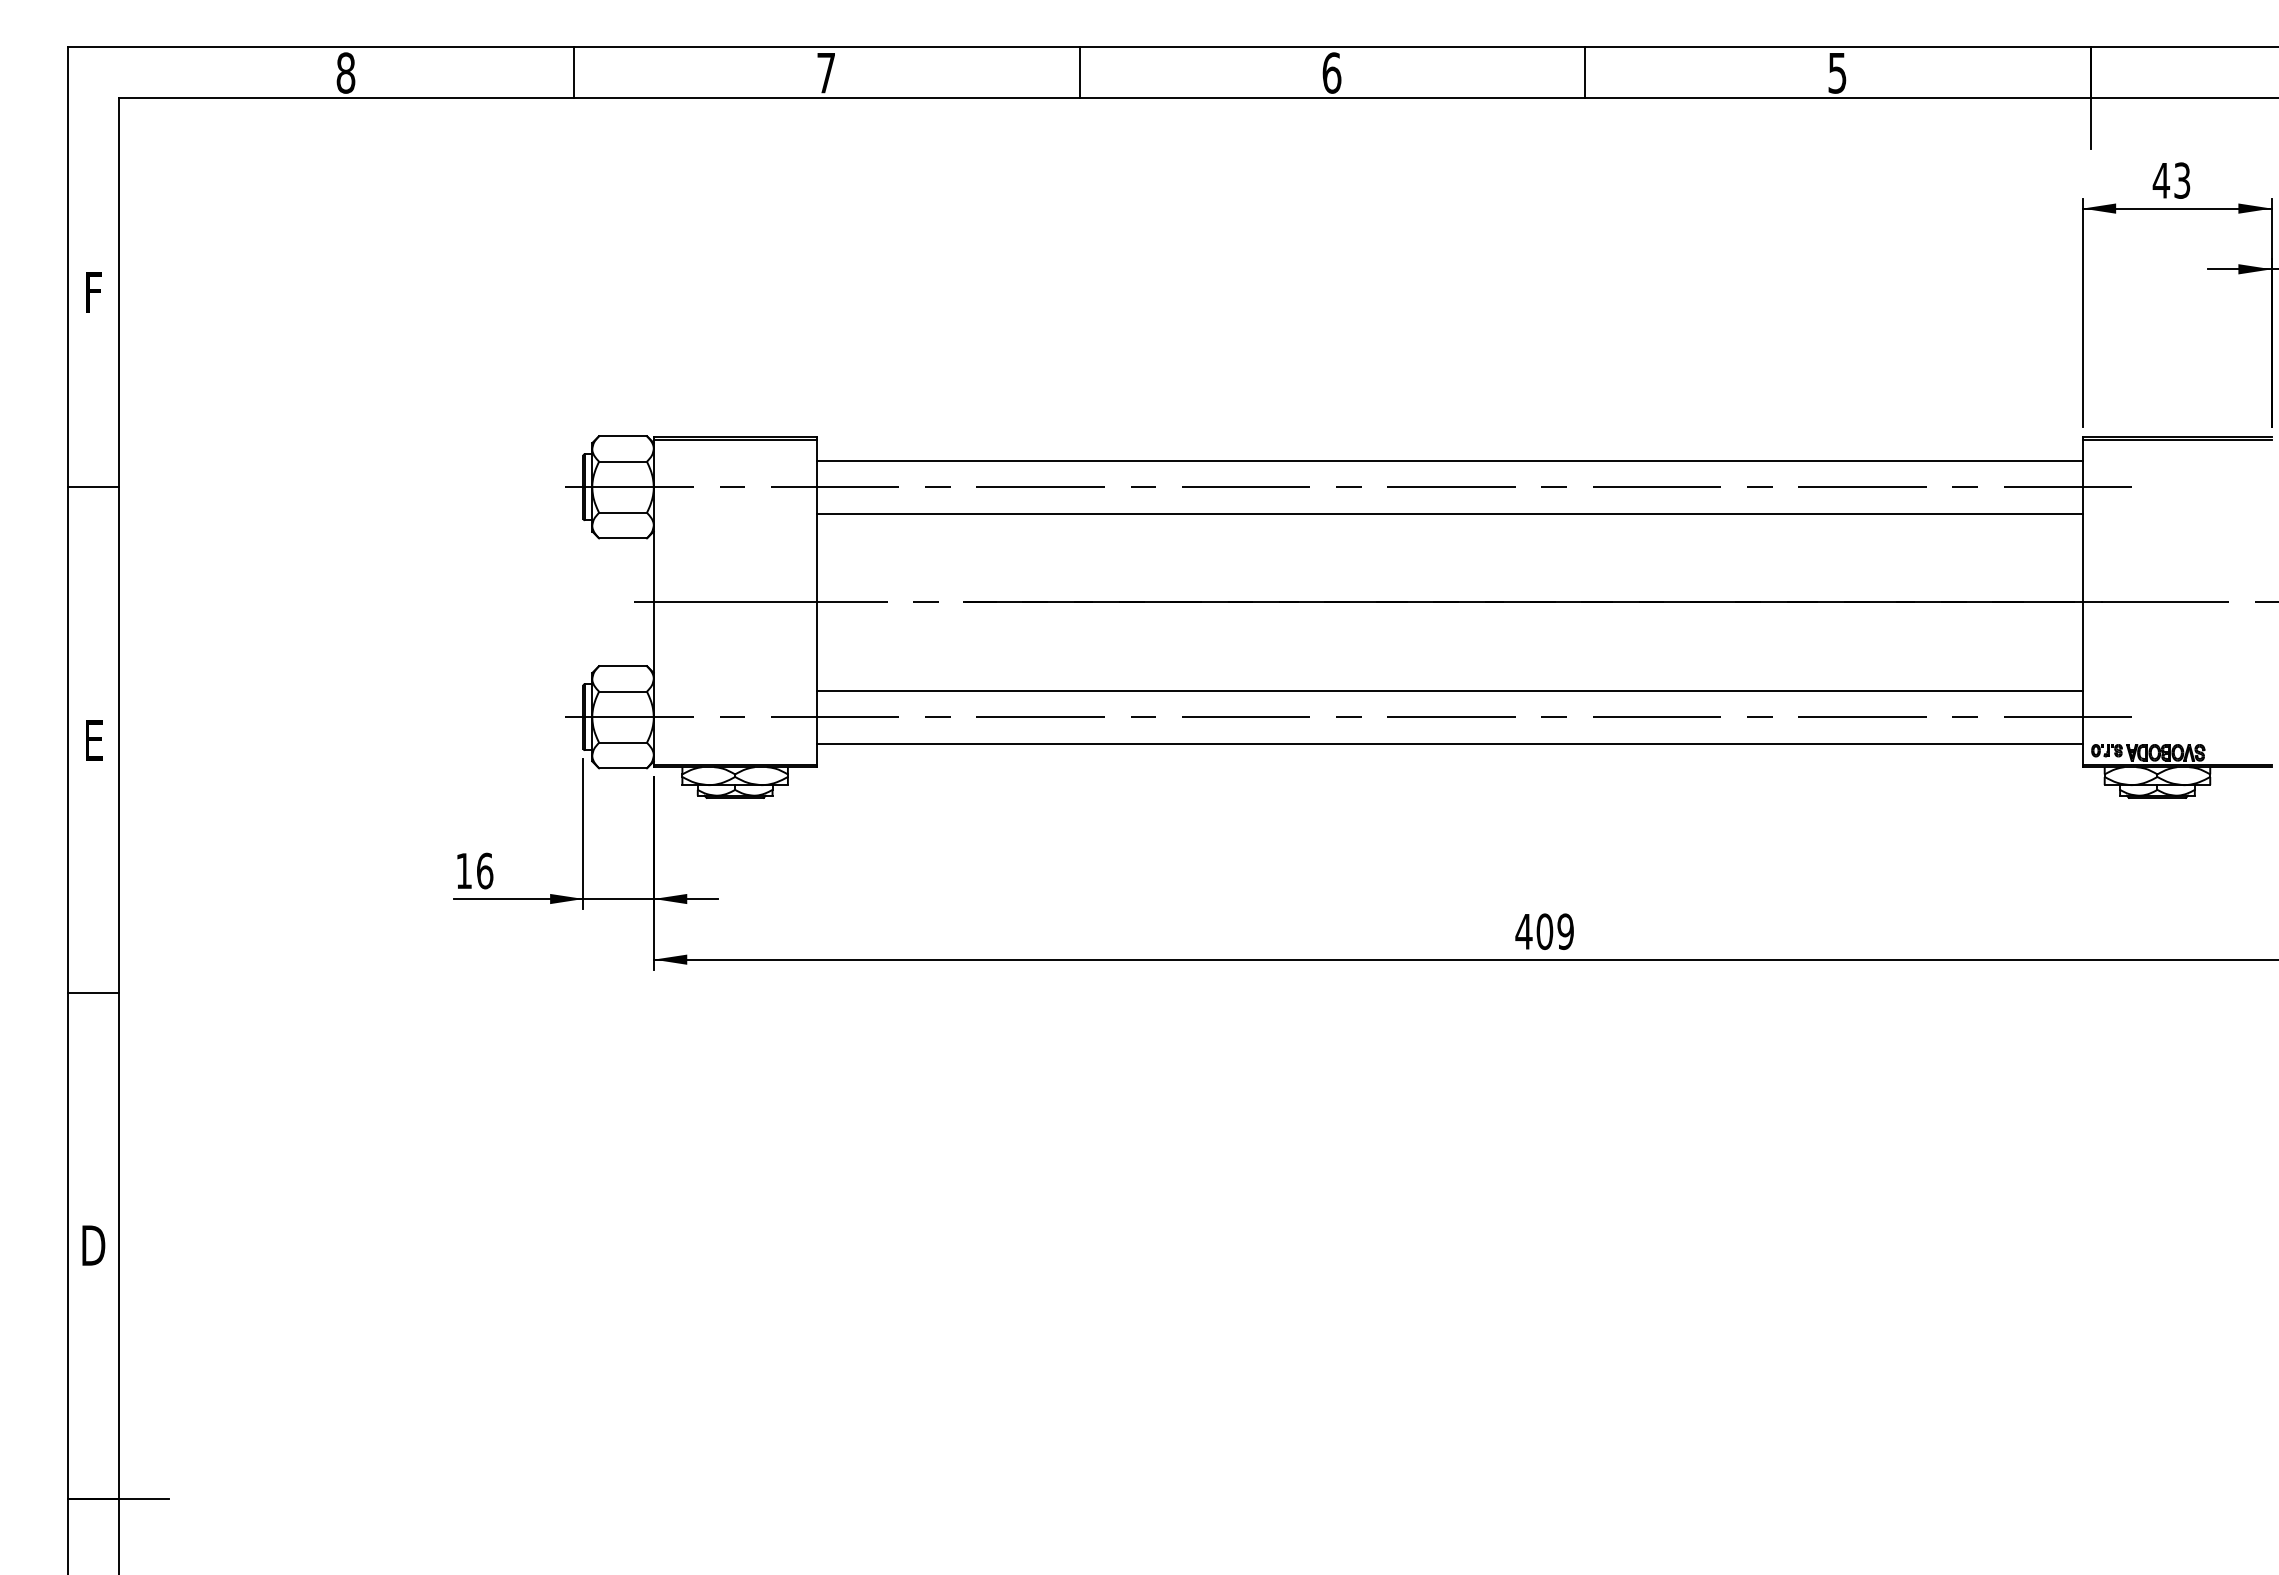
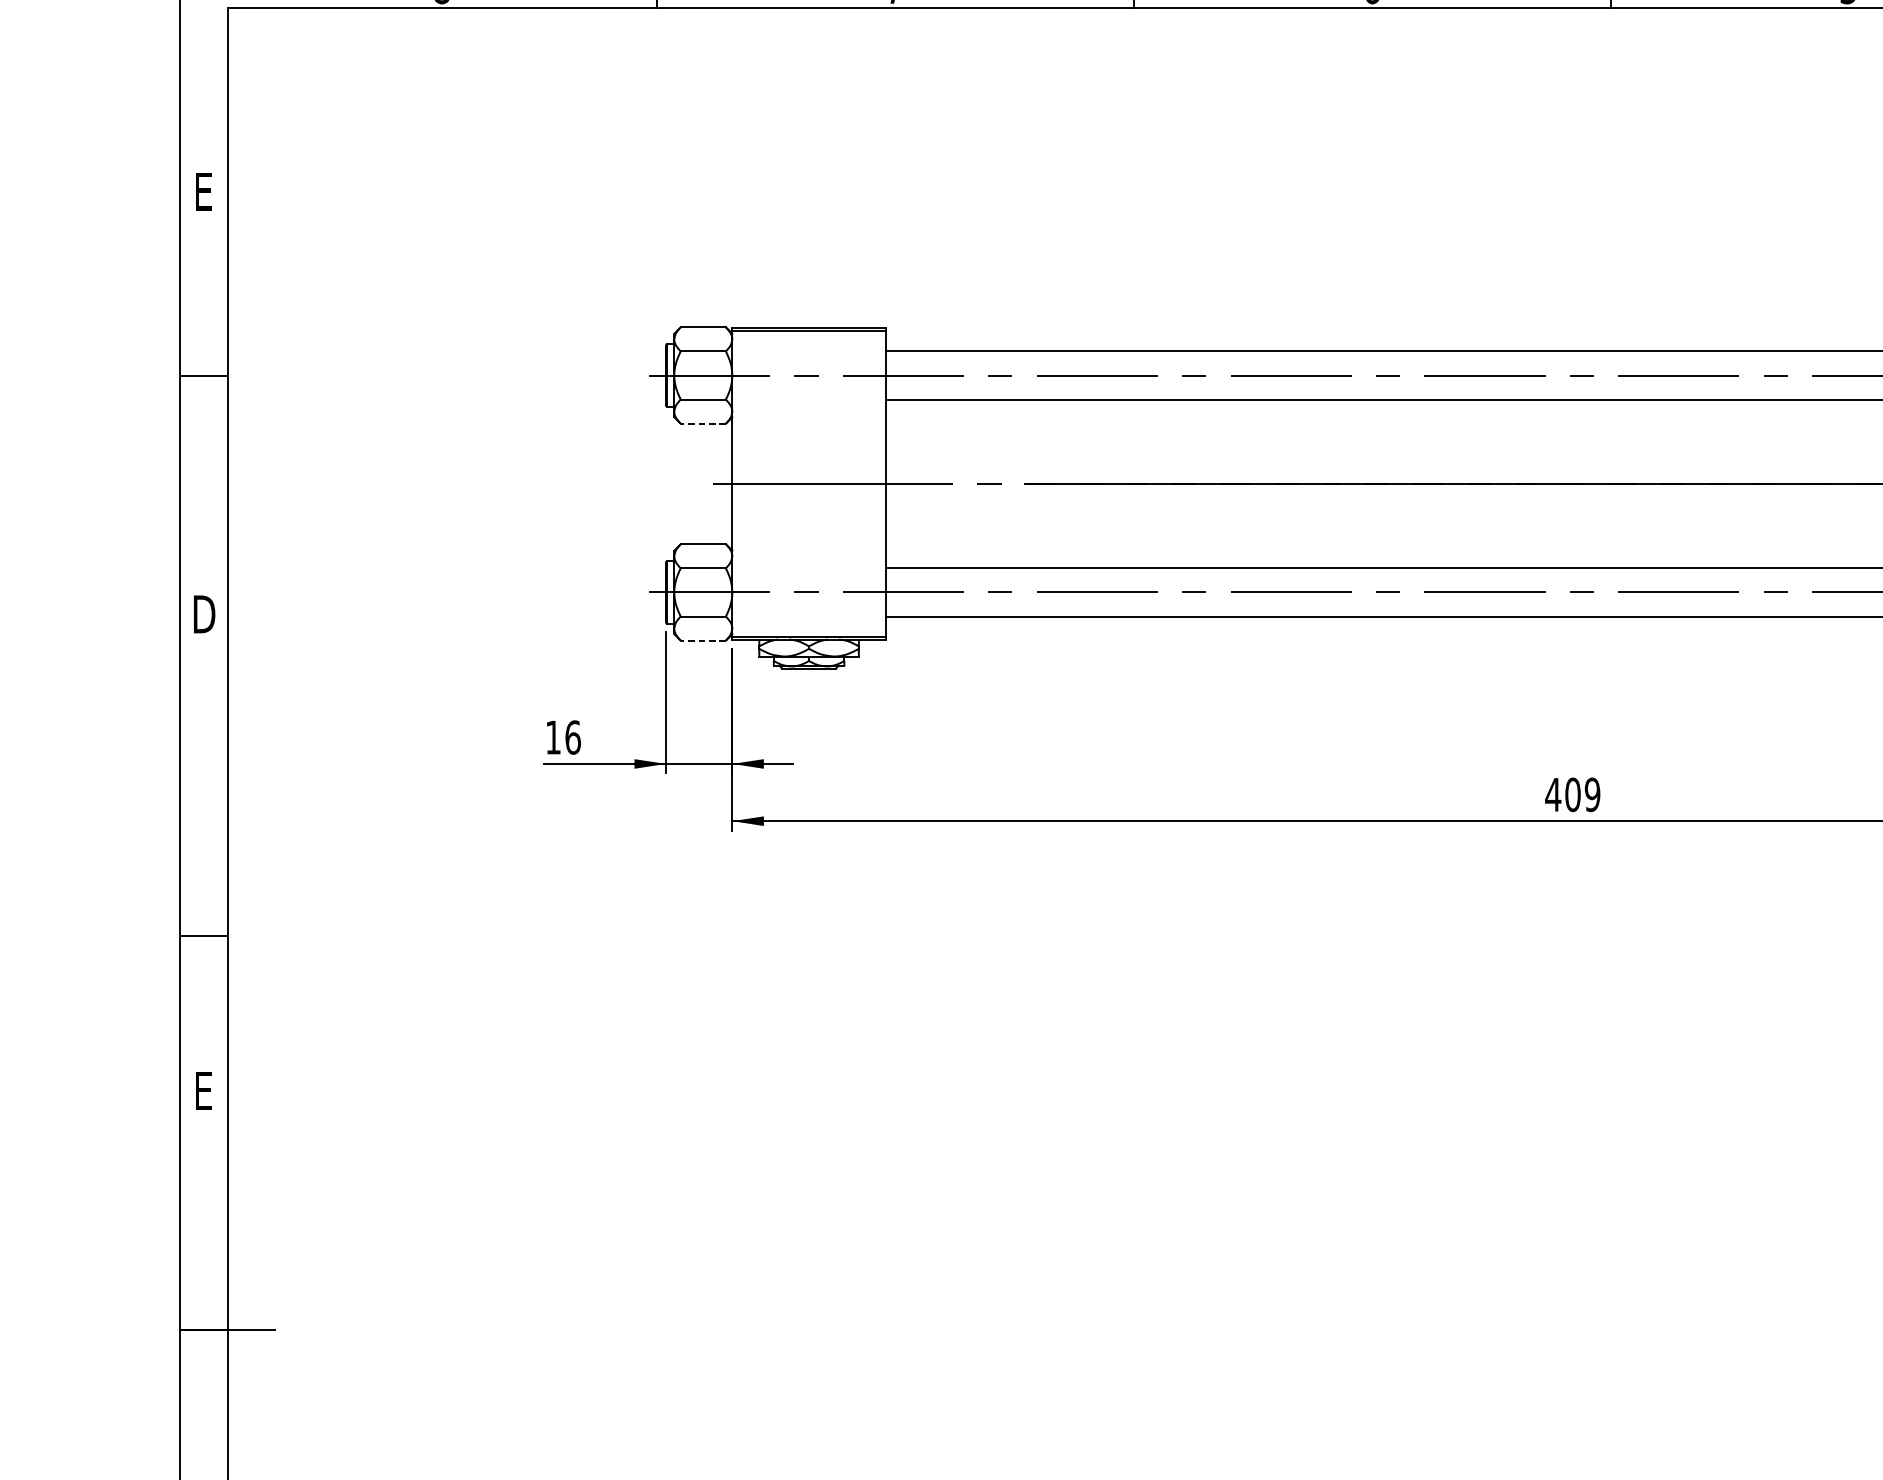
text: (93, 292) -> (203, 191), F -> E
line: (623, 538) -> (703, 423), solid -> dashed
text: (94, 740) -> (204, 614), E -> D
line: (623, 768) -> (703, 640), solid -> dashed
line: (93, 992) -> (203, 935), moved
text: (93, 1245) -> (203, 1090), D -> E

